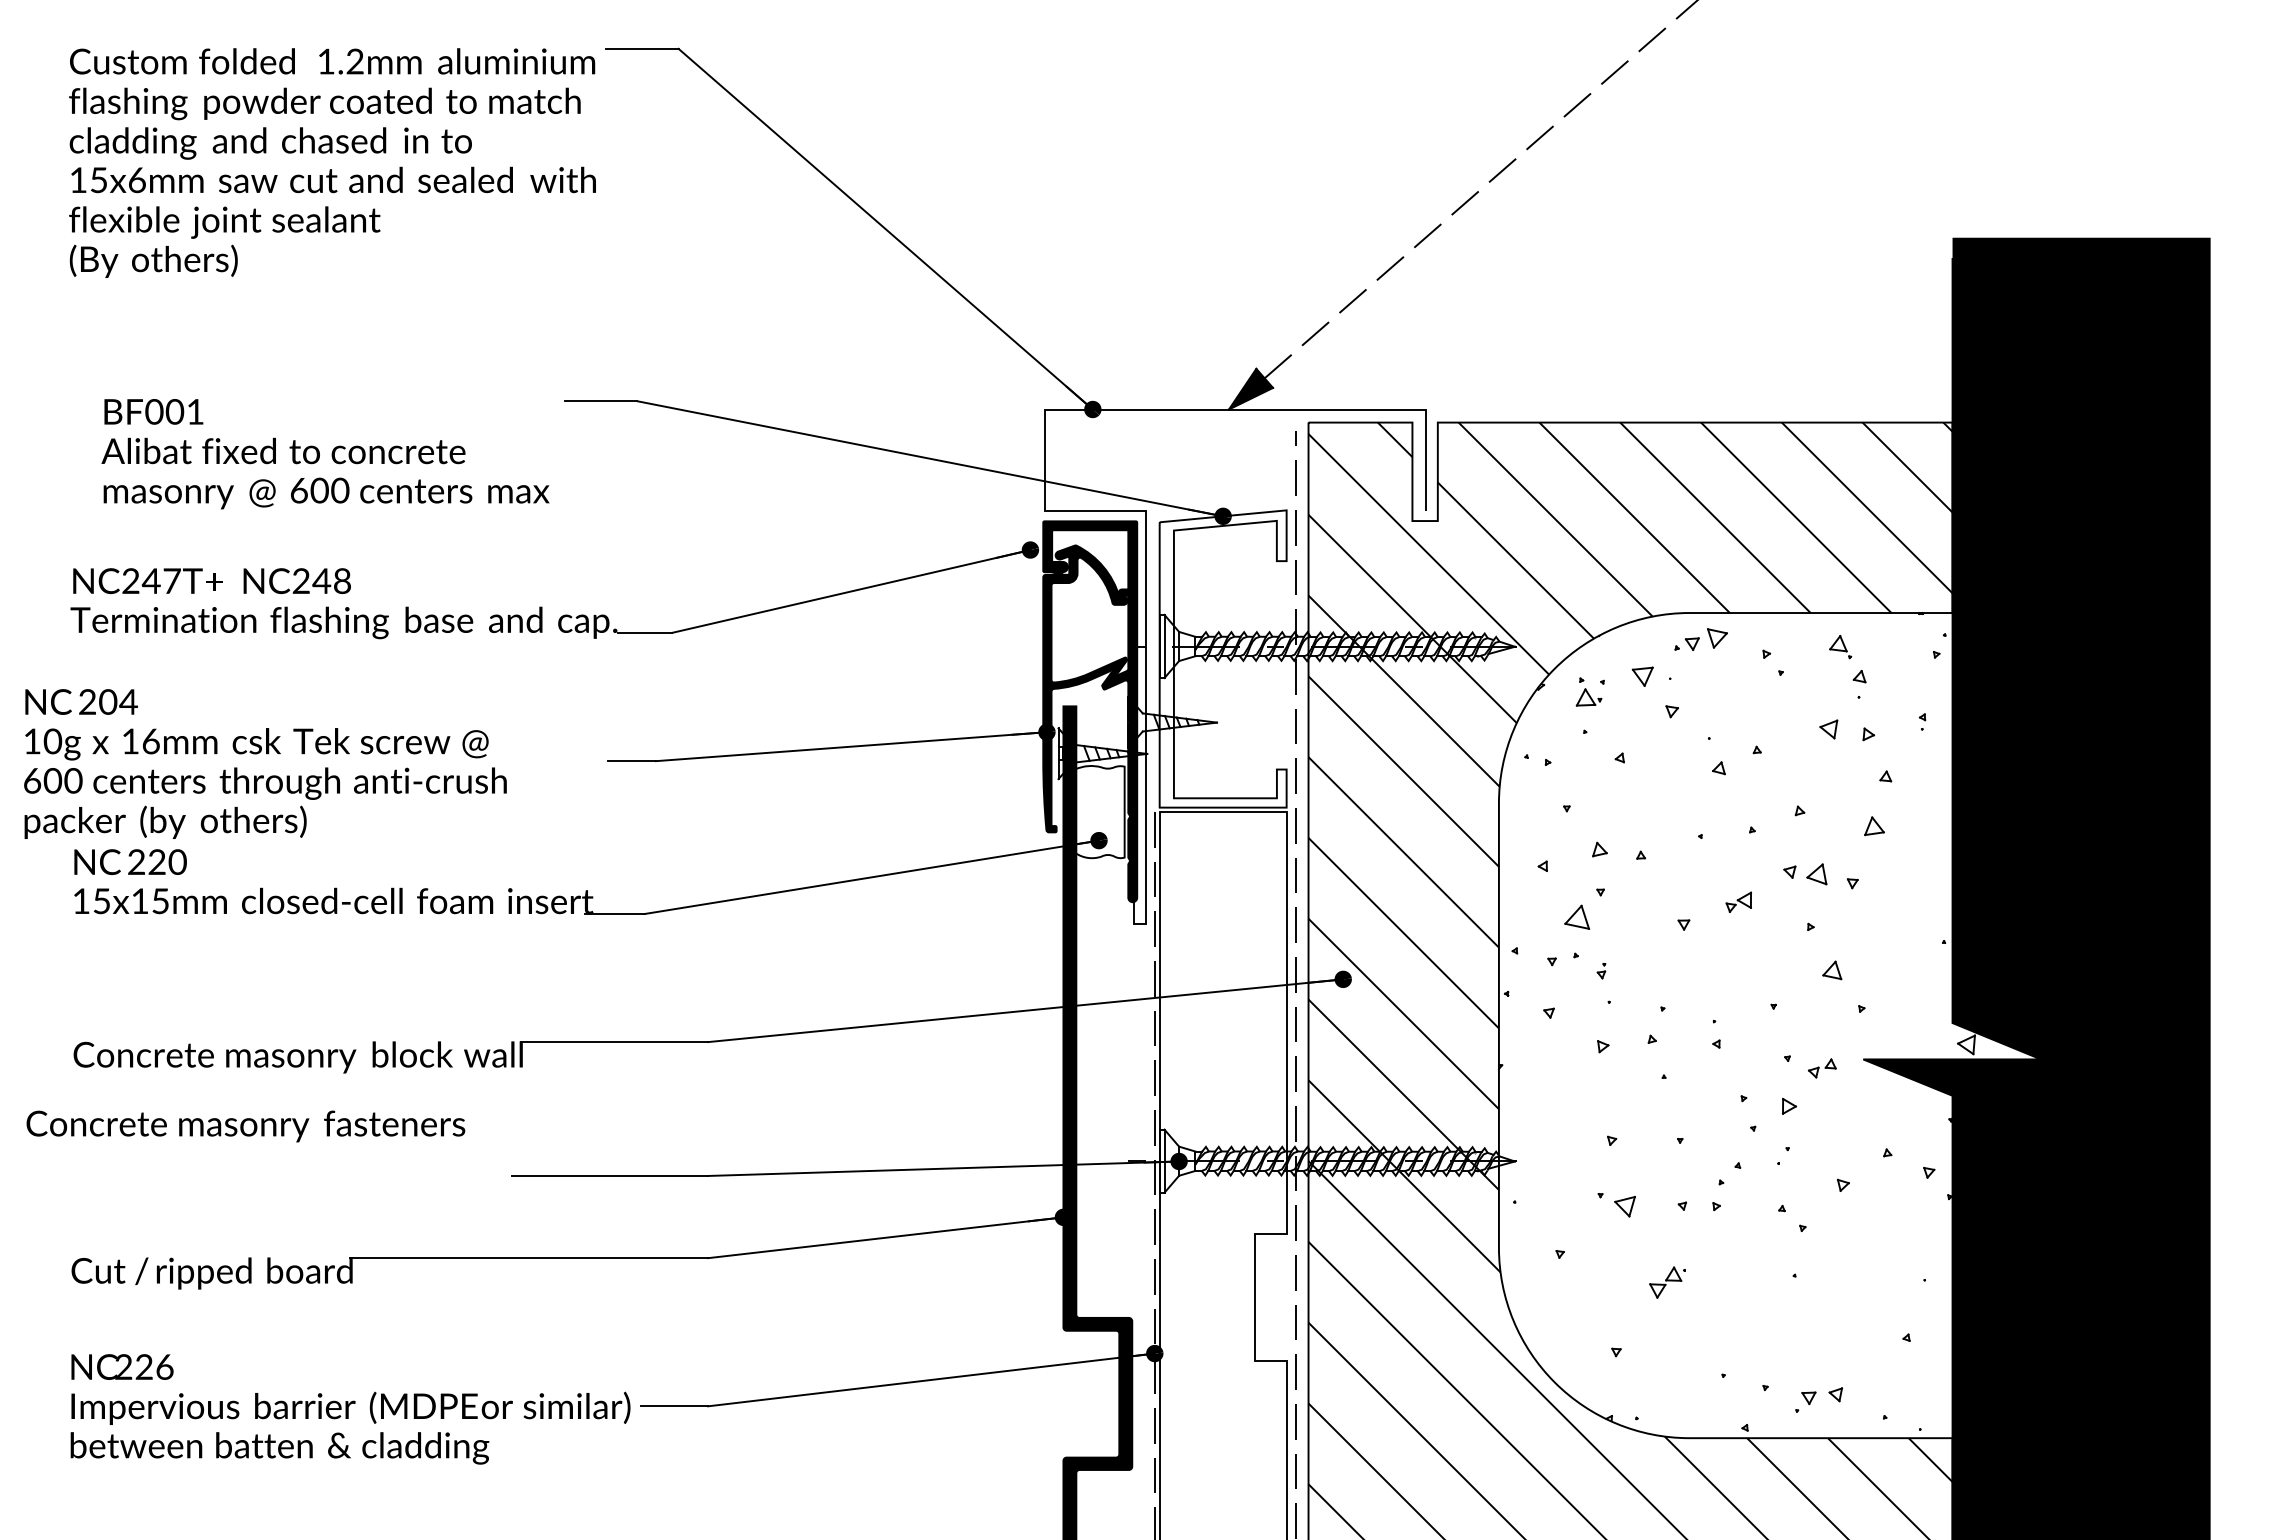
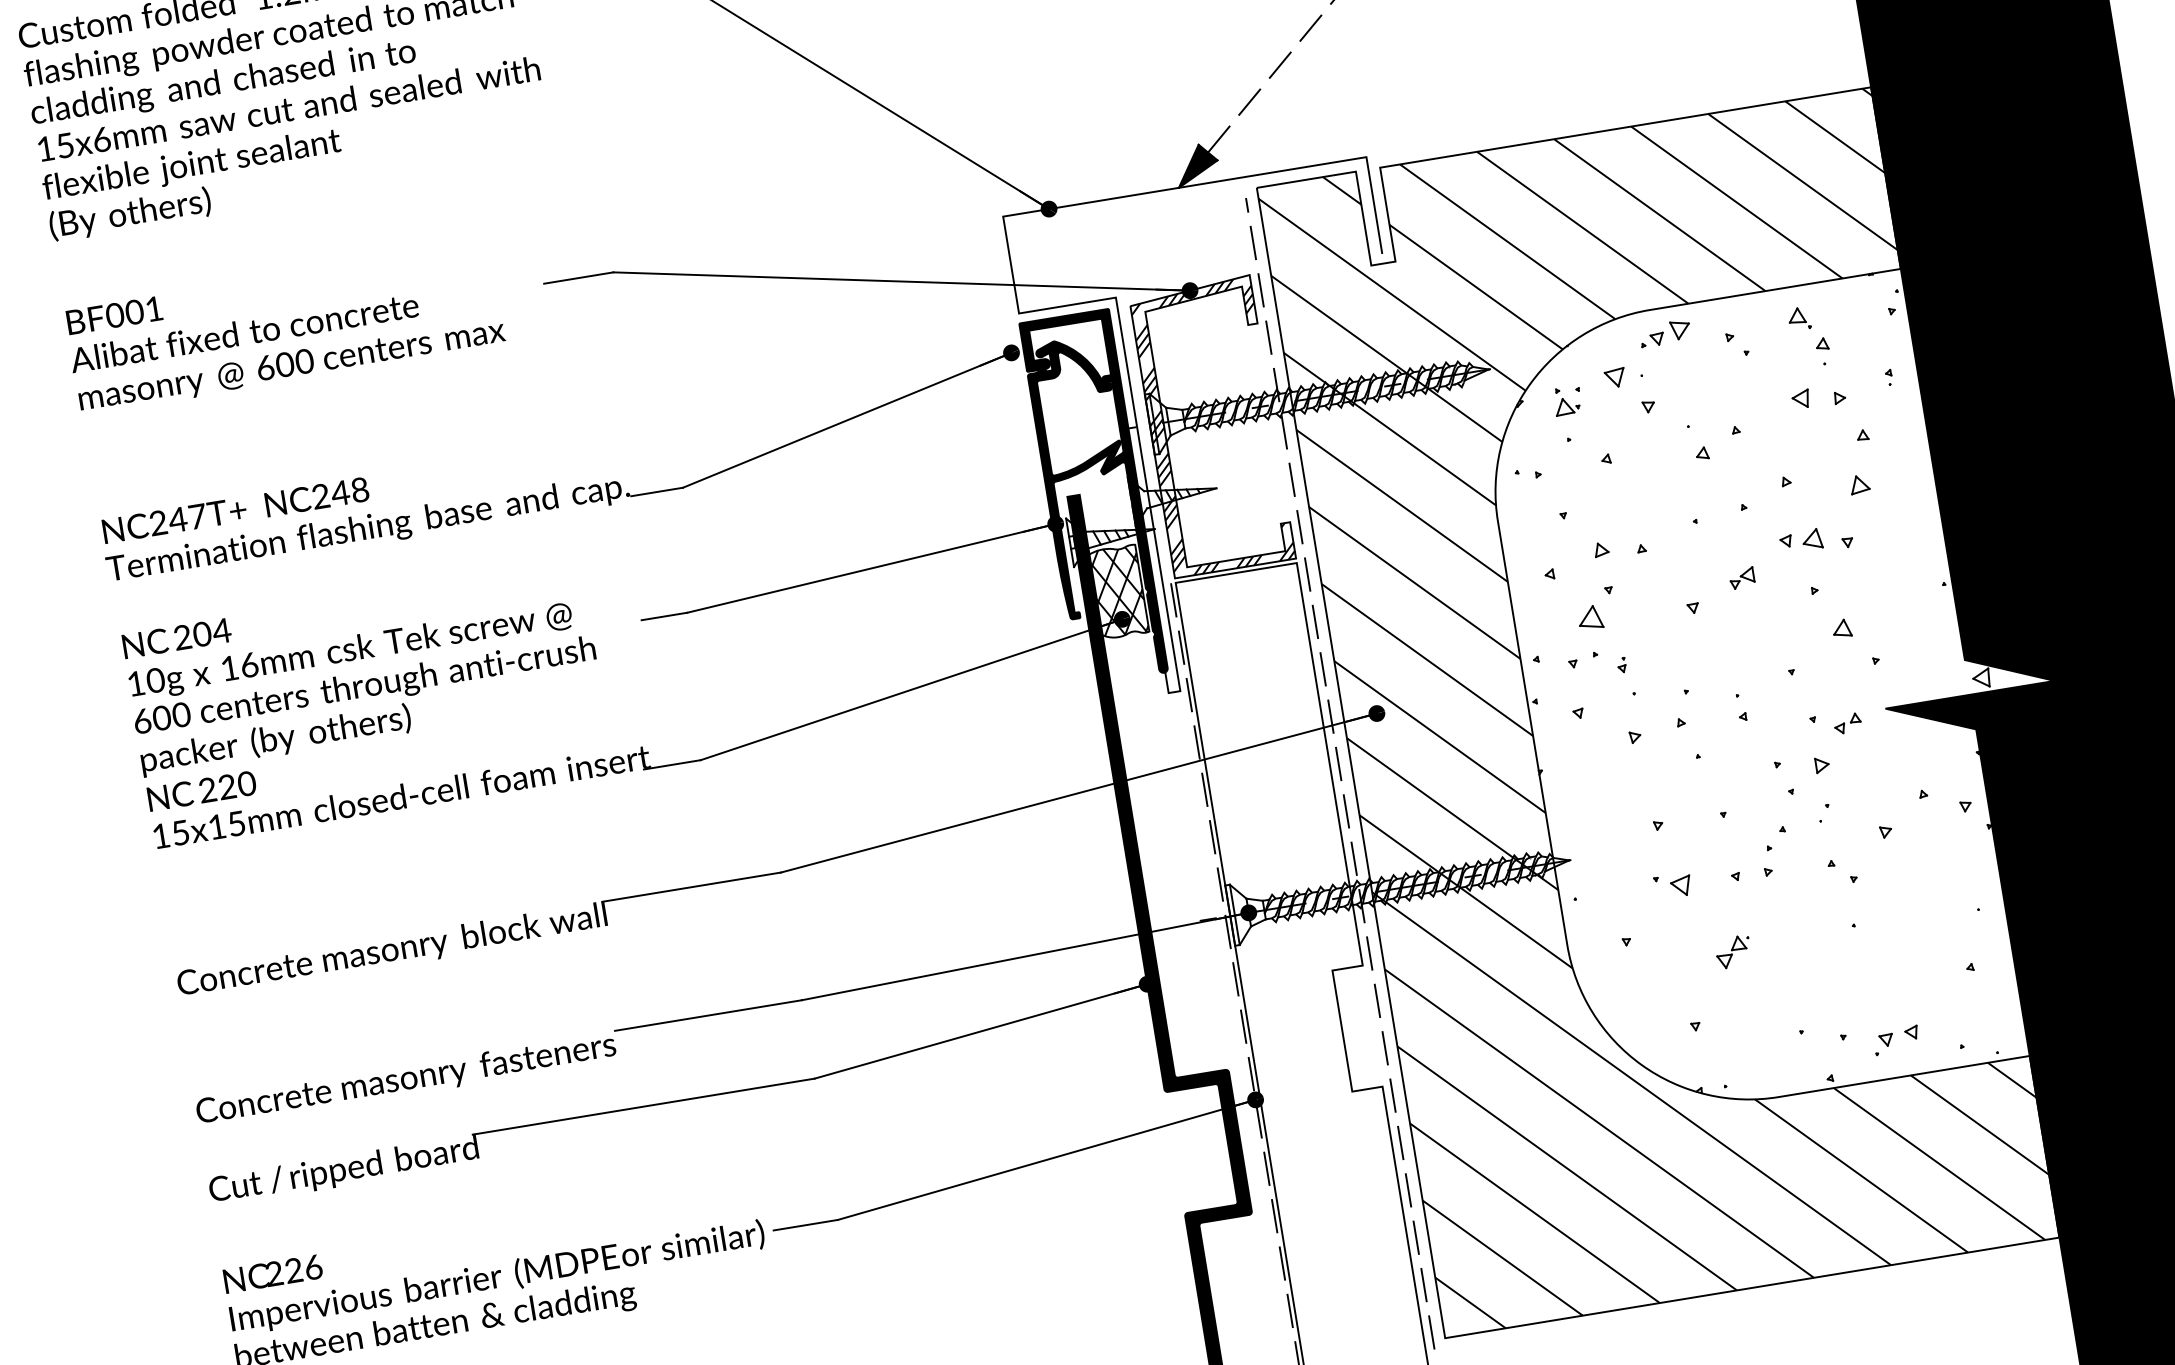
text: (325, 454) -> (284, 329), moved
hatch: (1222, 659) -> (1211, 427), added
text: (265, 763) -> (361, 668), moved
hatch: (1099, 811) -> (1118, 591), added
text: (245, 1126) -> (405, 1080), moved

